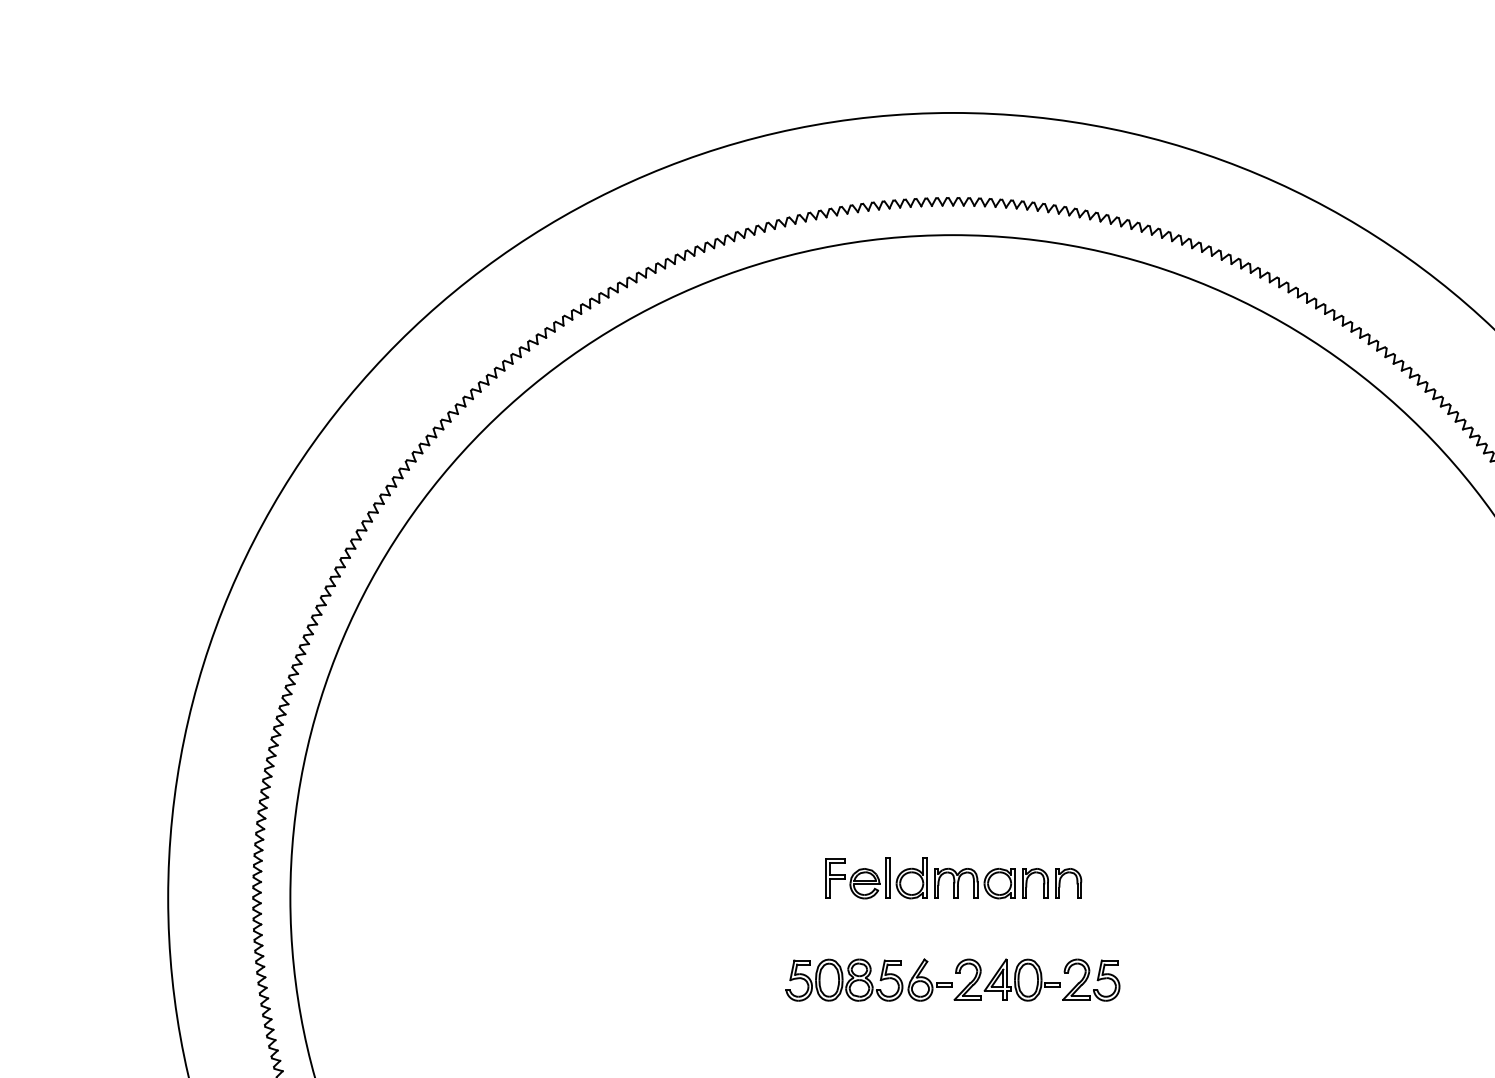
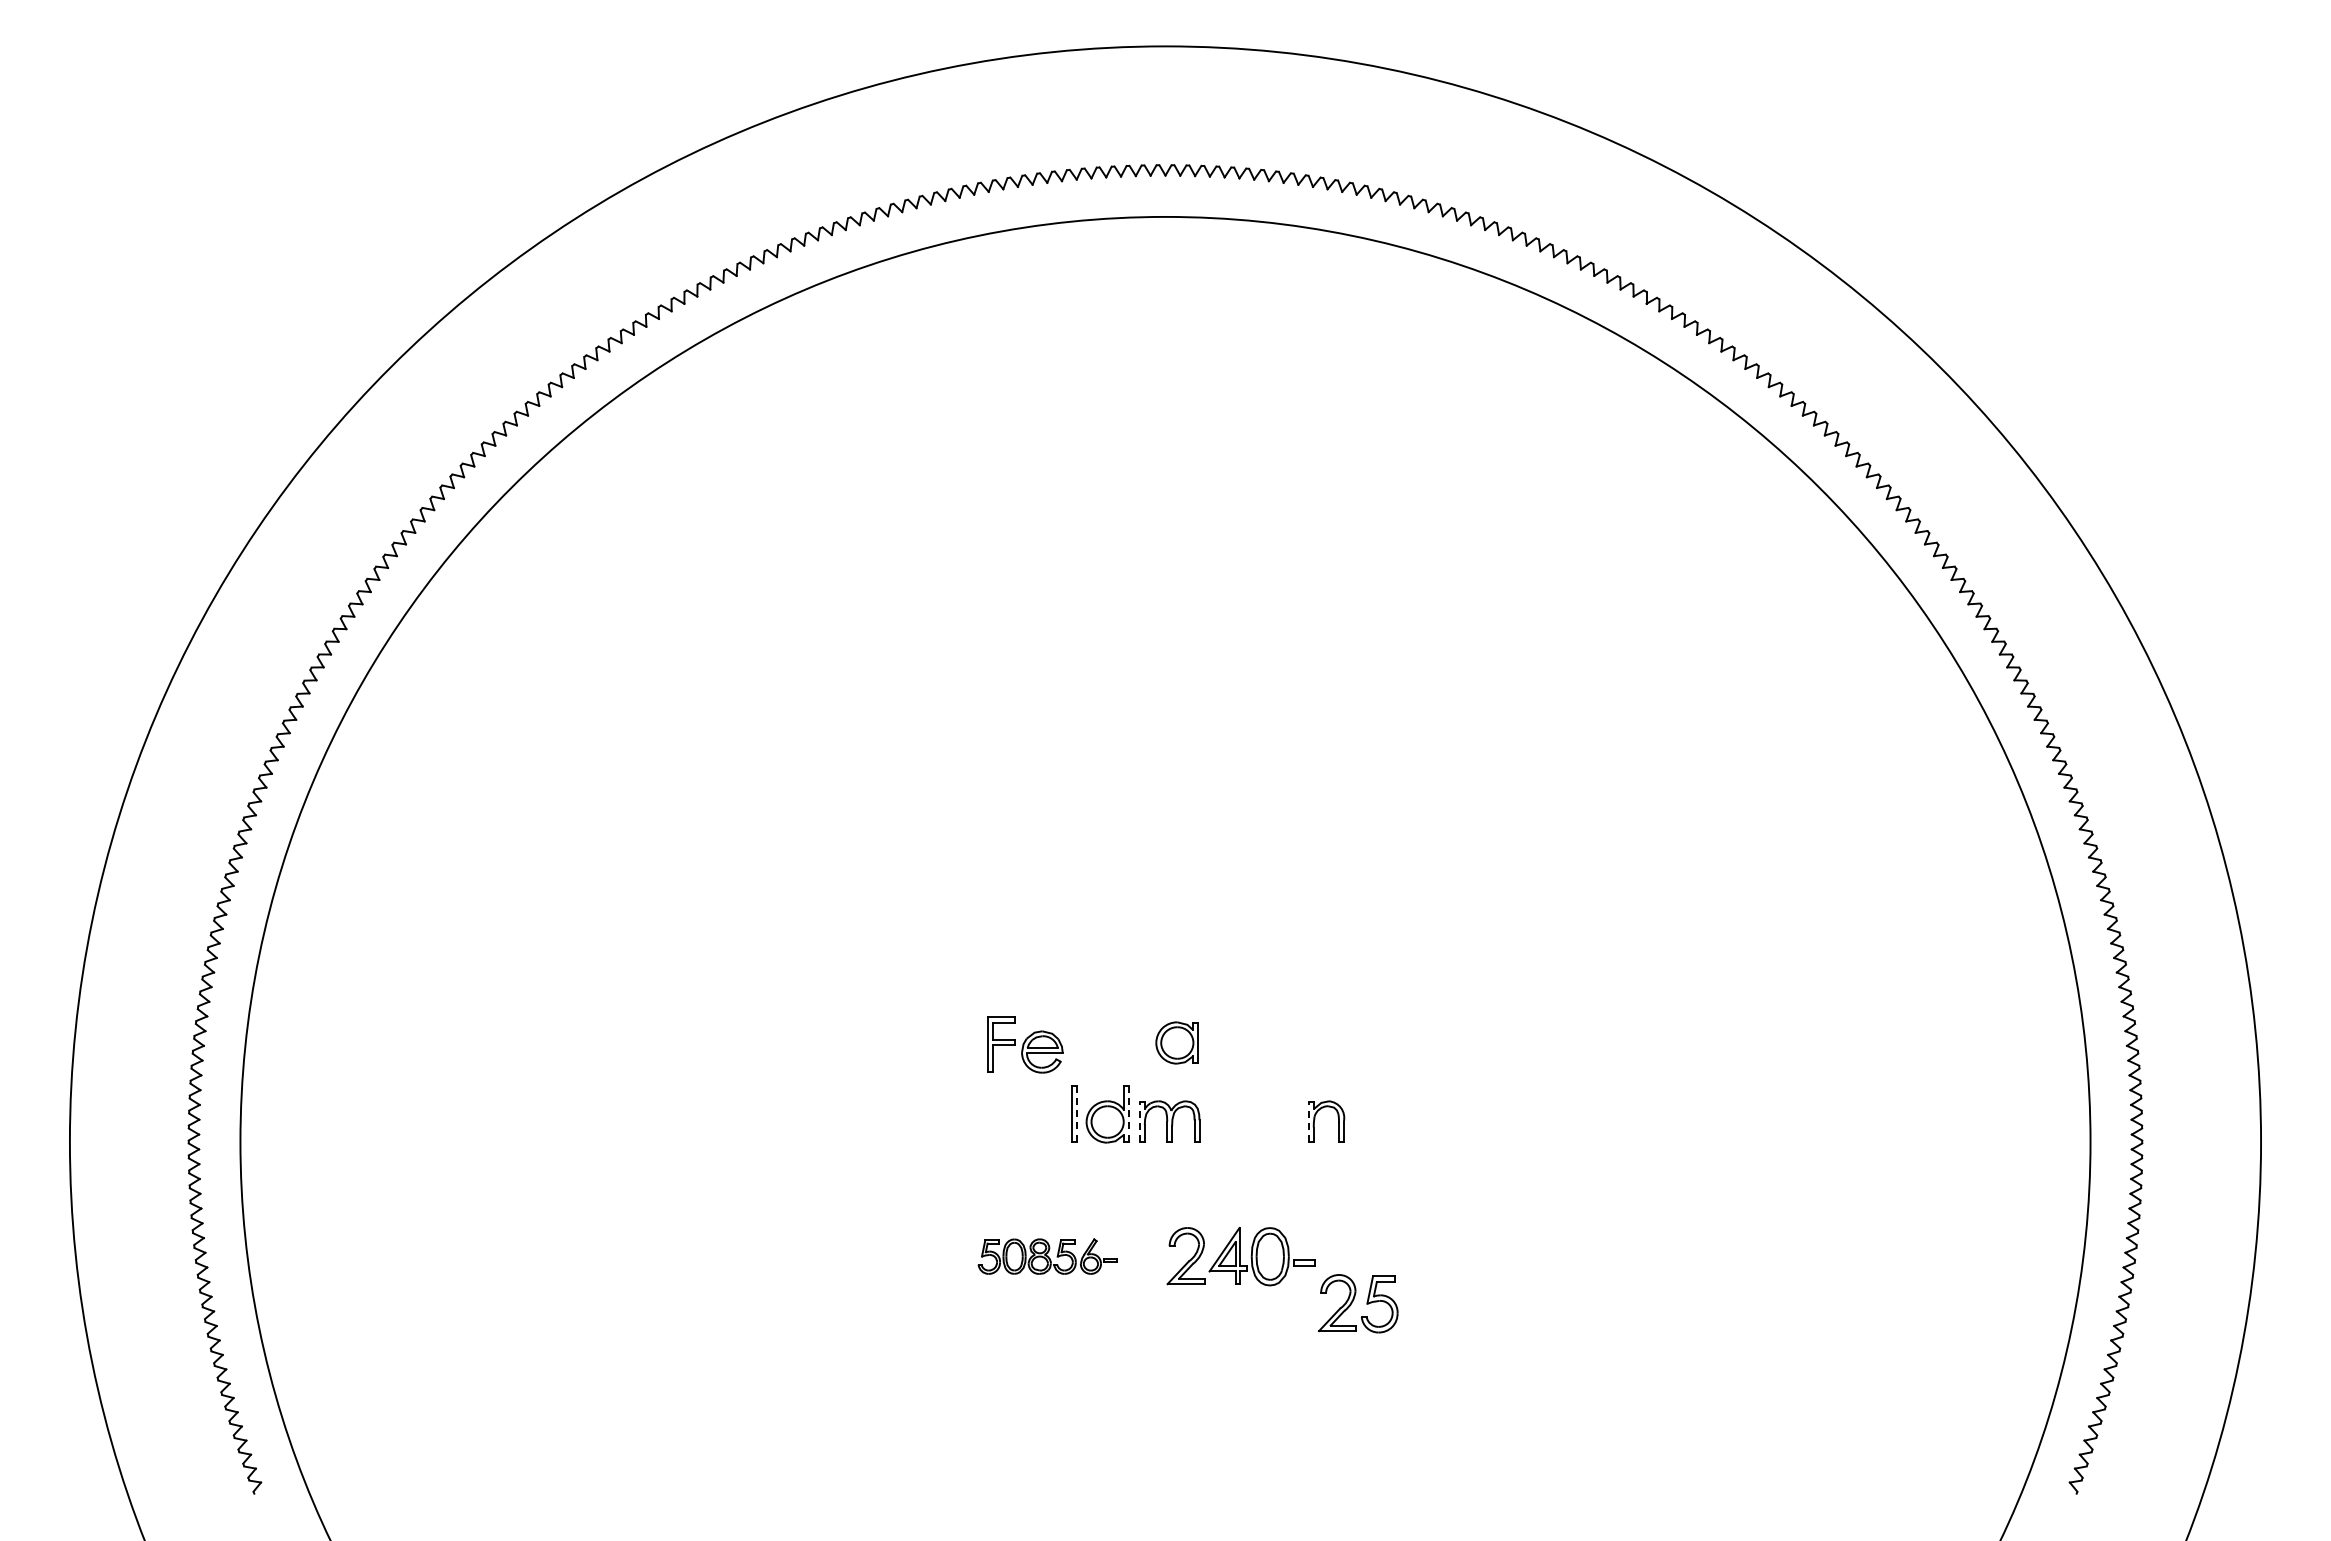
part: (852, 878) -> (1025, 1044), moved
line: (889, 878) -> (1076, 1114), solid -> dashed
line: (926, 878) -> (1128, 1114), solid -> dashed
line: (934, 883) -> (1139, 1121), solid -> dashed
part: (999, 883) -> (1176, 1042), moved
part: (1043, 883) -> (1291, 1121), removed
line: (1055, 883) -> (1308, 1121), solid -> dashed
part: (868, 980) -> (1047, 1256), size x0.6
part: (1091, 980) -> (1358, 1303), moved

